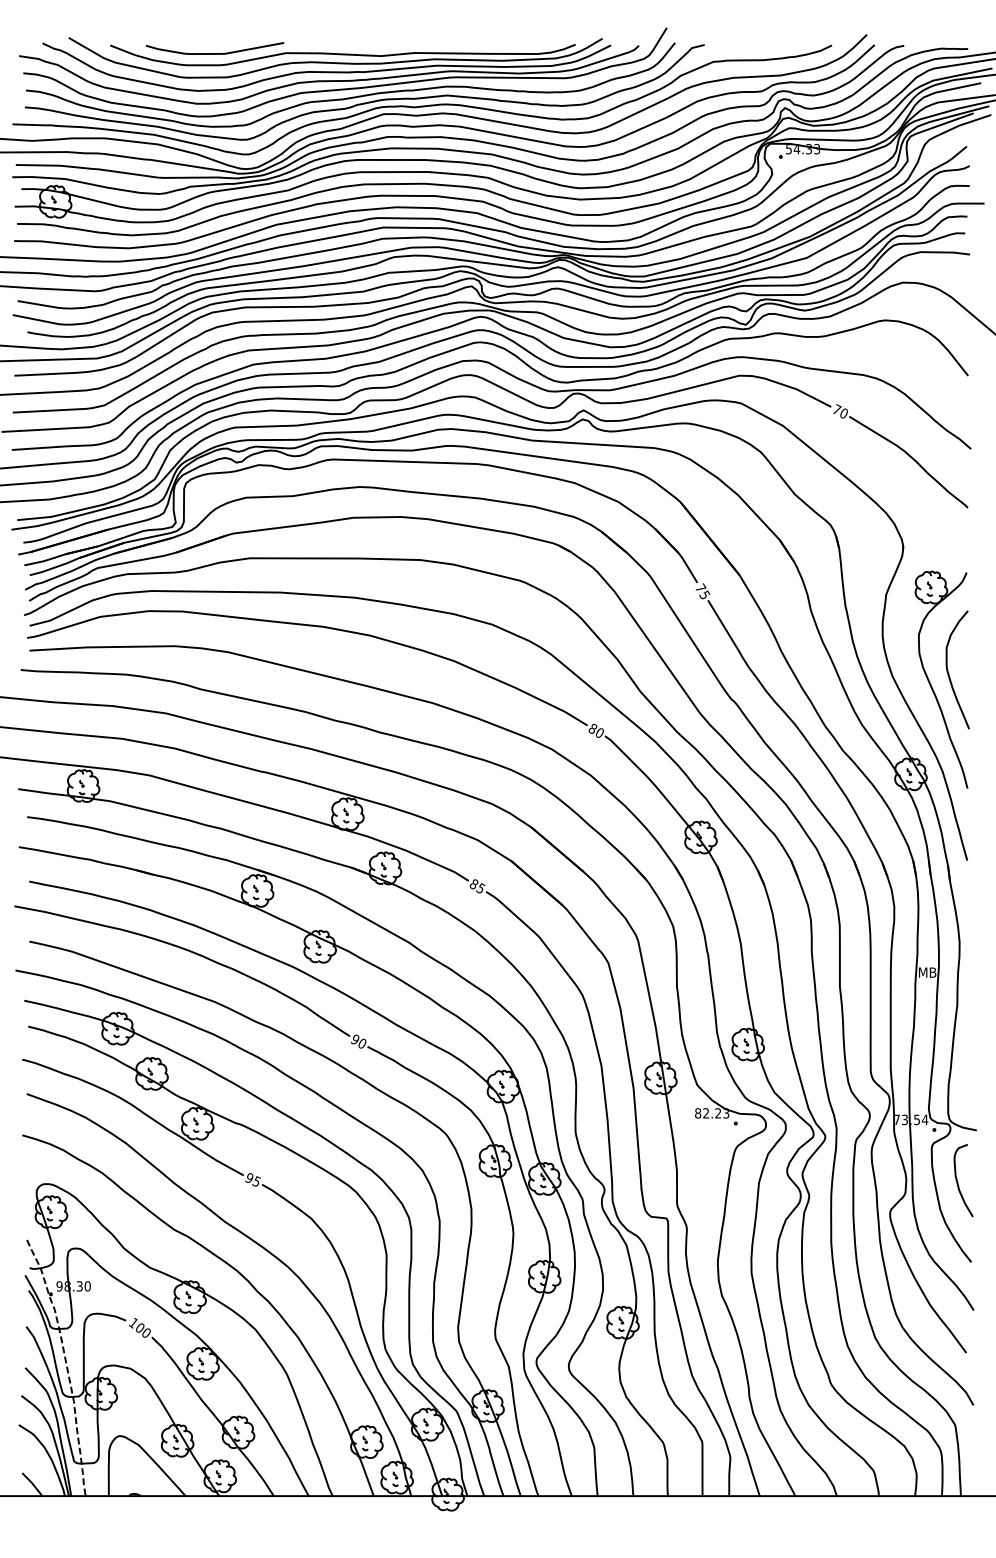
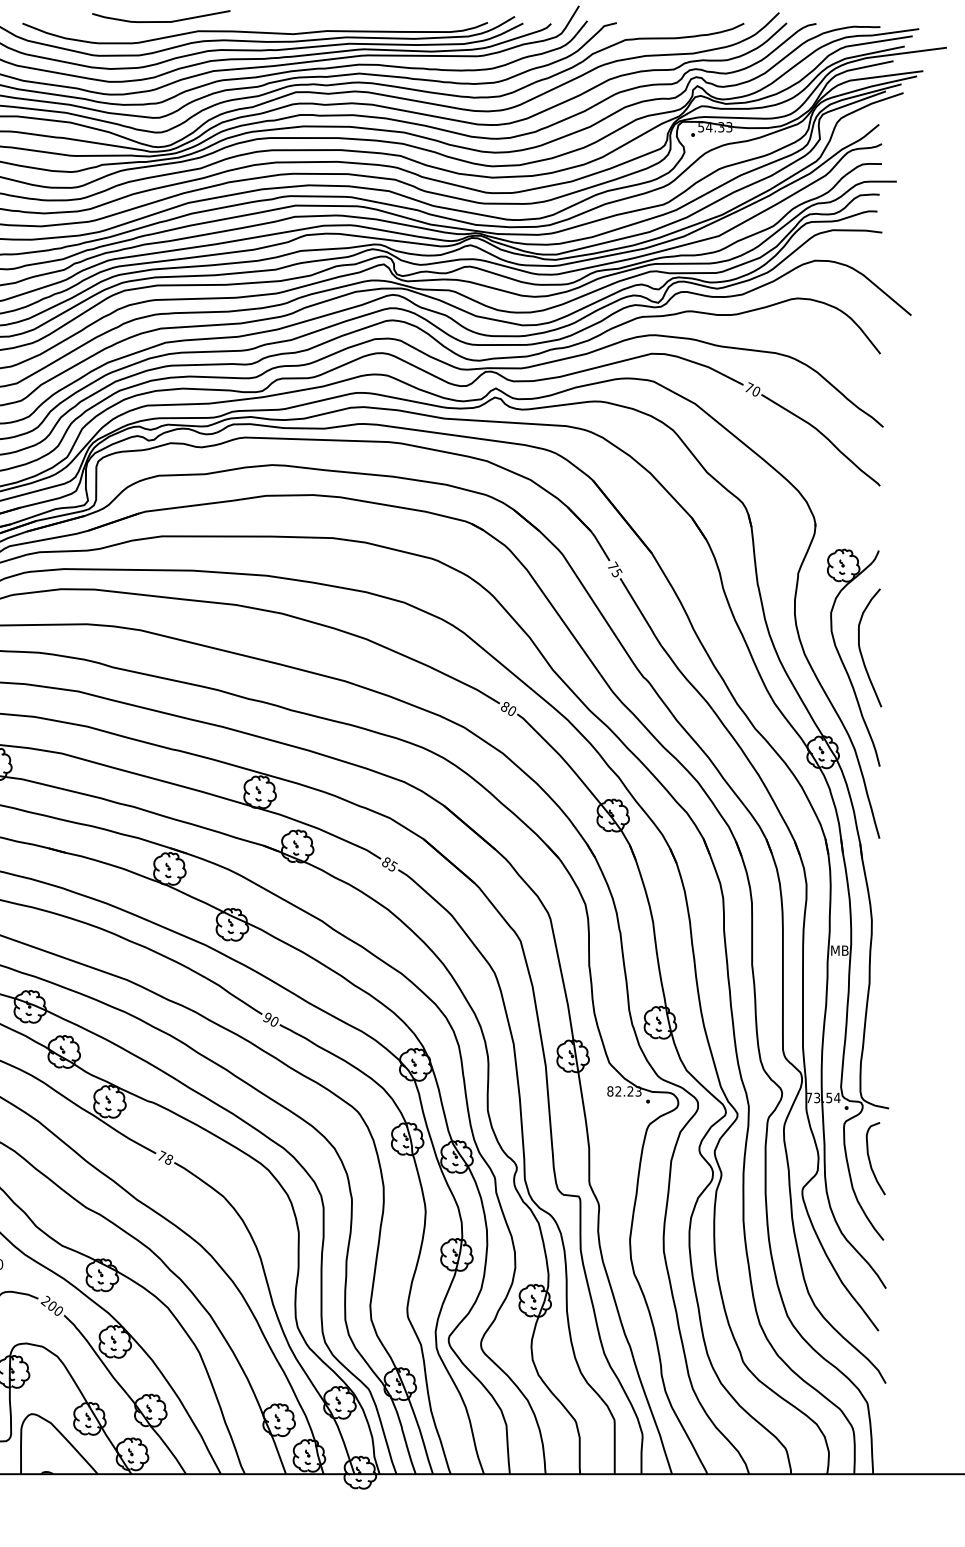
curve: (214, 53) -> (160, 21), moved
text: (252, 1179) -> (164, 1157), 95 -> 78
text: (133, 1322) -> (45, 1300), 100 -> 200

